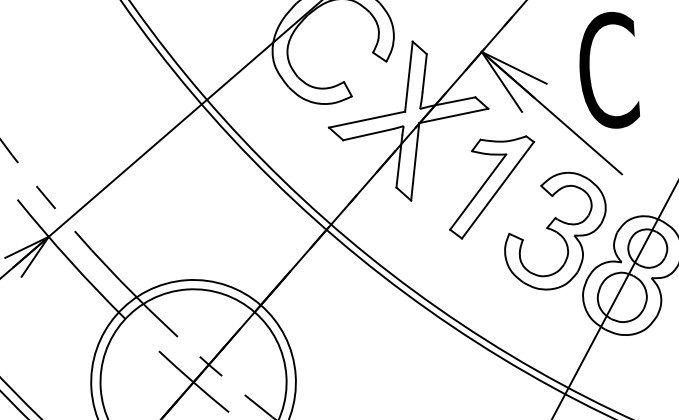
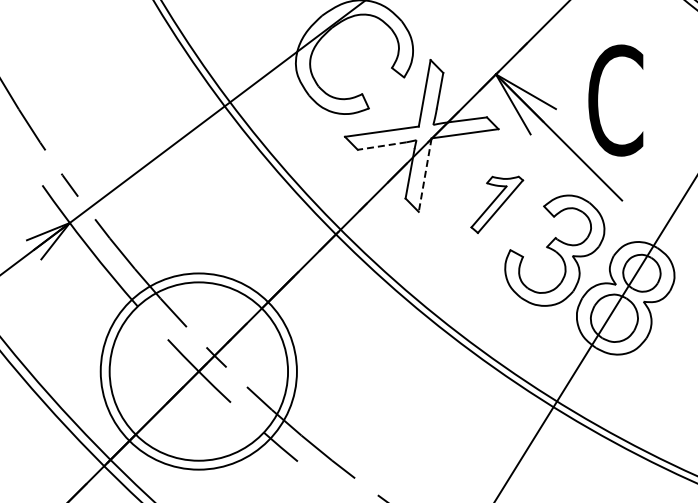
line: (368, 135) -> (382, 146), solid -> dashed
line: (415, 162) -> (425, 175), solid -> dashed
part: (492, 187) -> (497, 204), size x0.6

